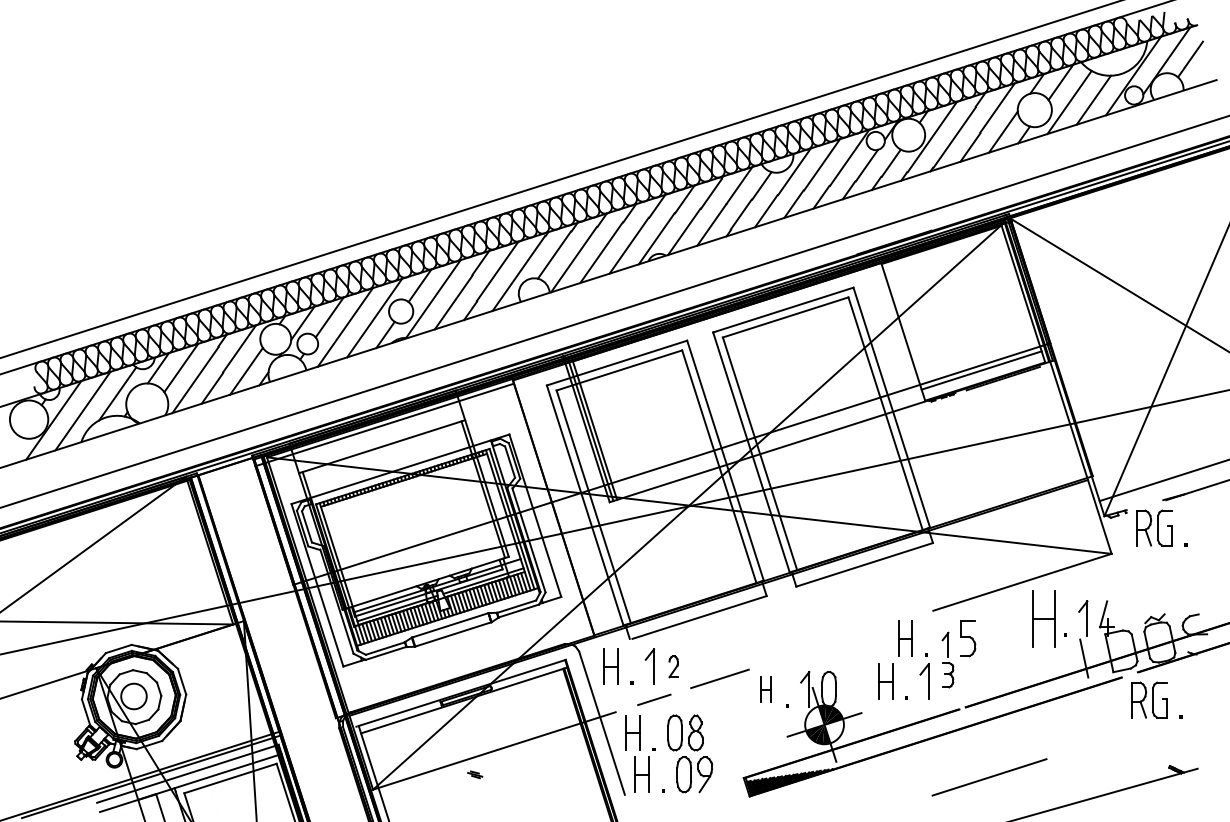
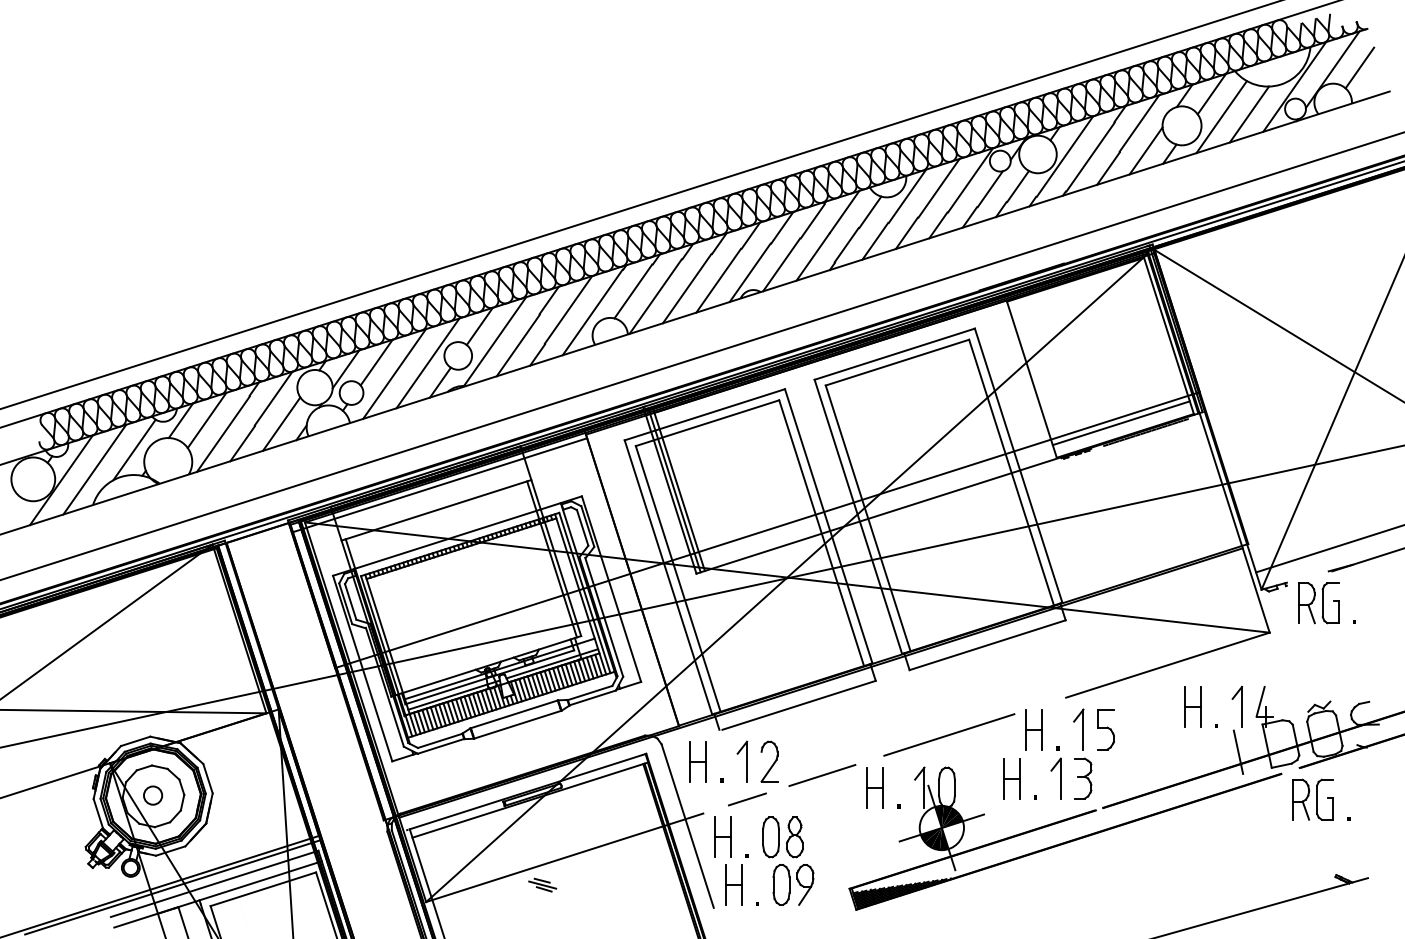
part: (1043, 618) -> (1192, 706), size x0.62
part: (947, 659) -> (1082, 753), size x1.43
part: (673, 666) -> (769, 761), size x1.67
part: (765, 689) -> (874, 787), size x1.43
circle: (134, 696) -> (153, 795), size x0.62
part: (474, 774) -> (542, 884), size x1.67
line: (989, 776) -> (949, 734), moved

